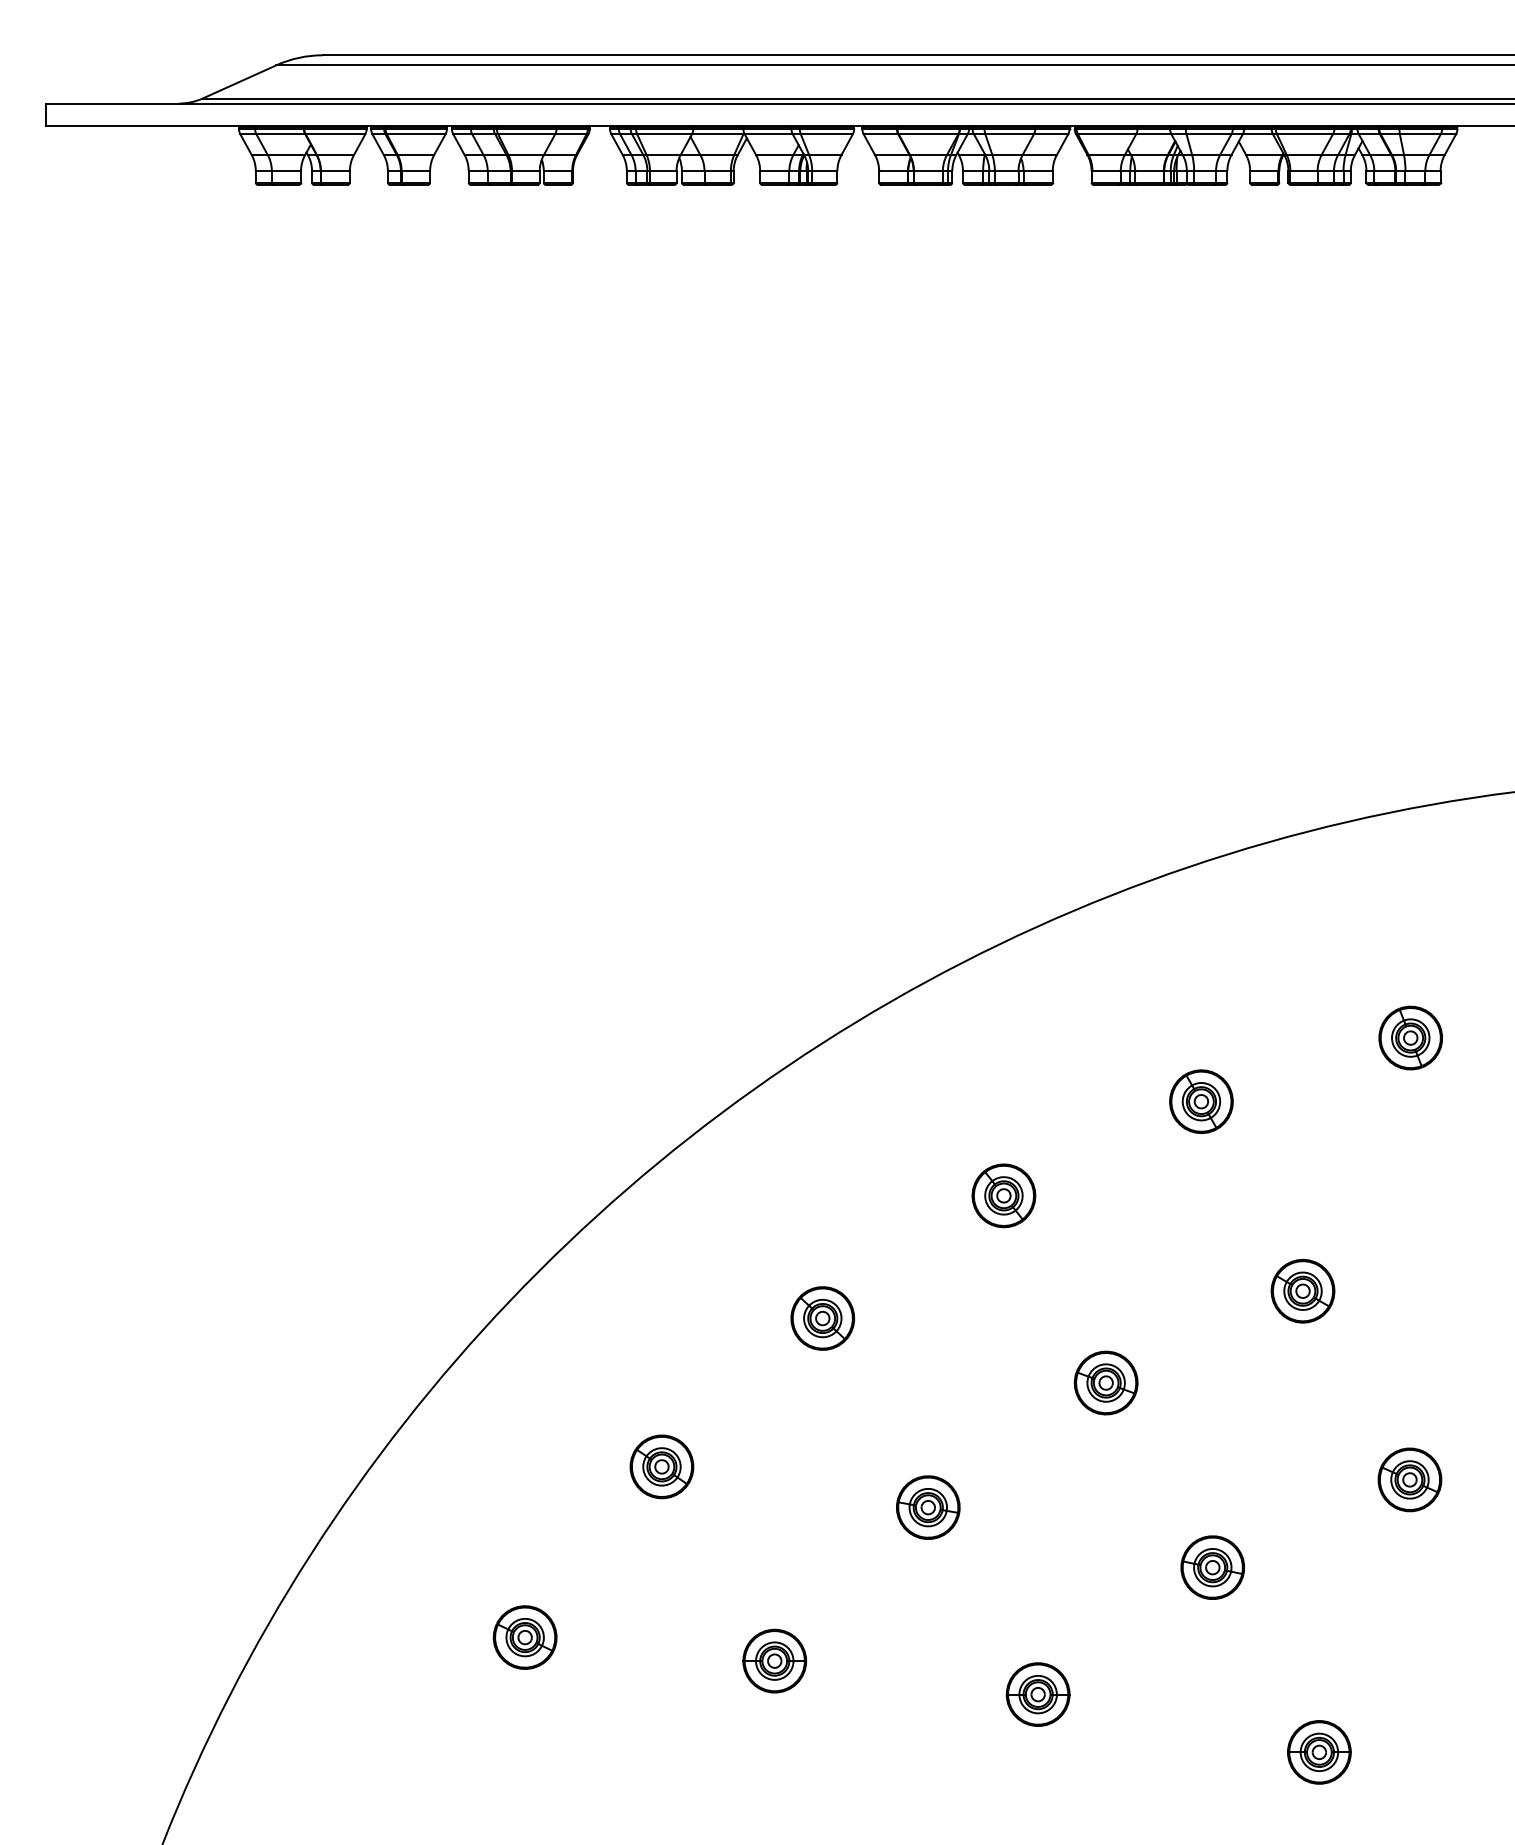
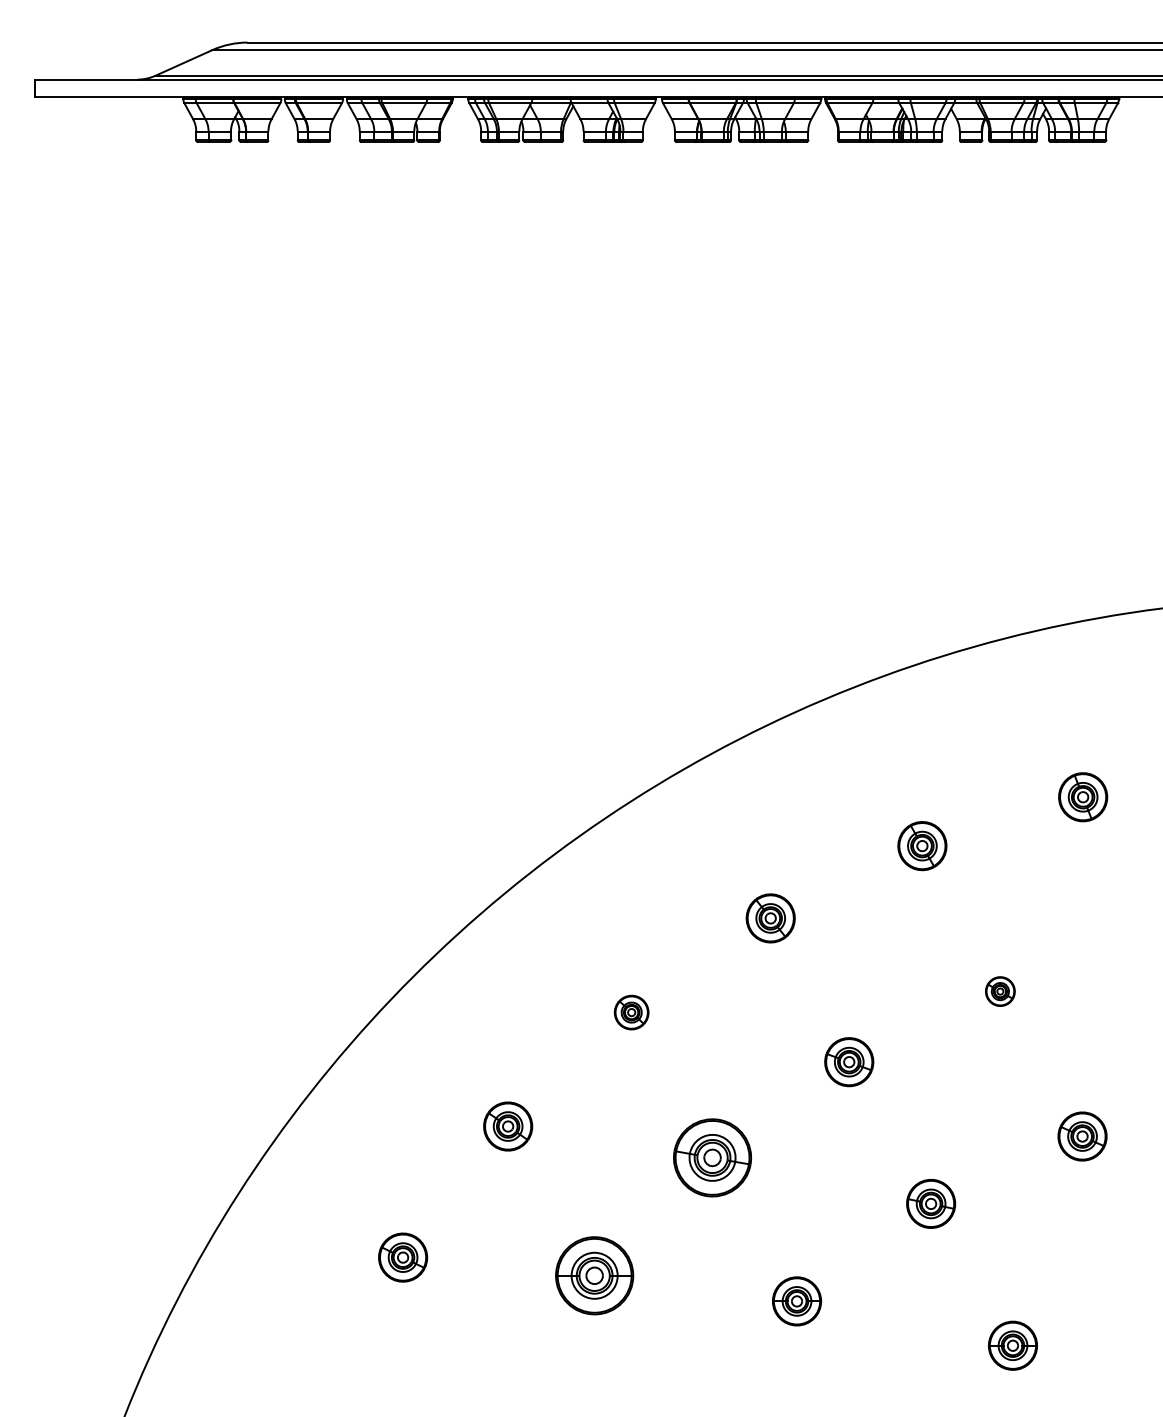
part: (1302, 1290) -> (1000, 991), size x0.6
part: (822, 1318) -> (631, 1012), size x0.7
part: (928, 1507) -> (712, 1157), size x1.6
part: (774, 1660) -> (594, 1275), size x1.6

